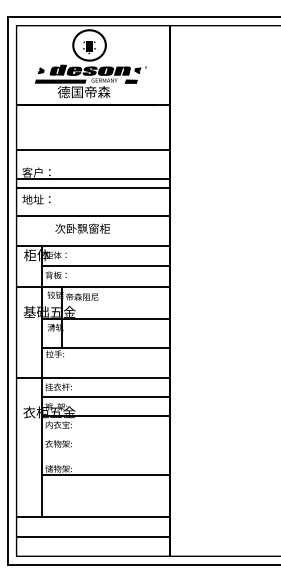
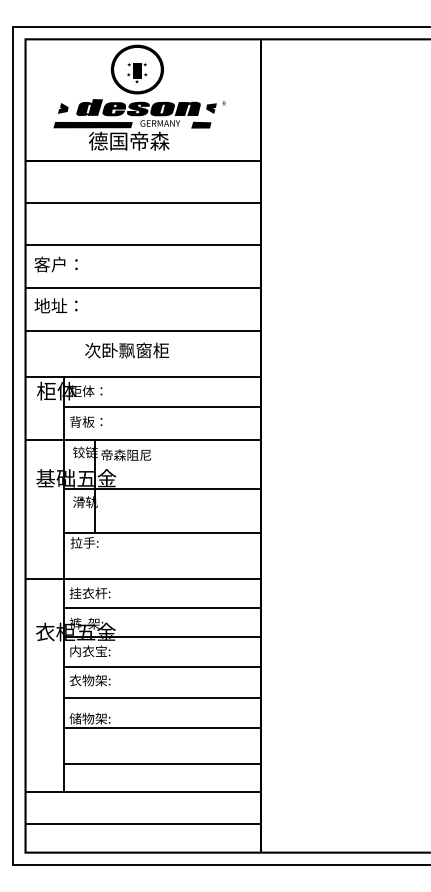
line: (92, 150) -> (141, 203), moved
line: (93, 178) -> (143, 244), moved
line: (105, 435) -> (161, 667), added
line: (105, 455) -> (161, 698), added
line: (105, 498) -> (161, 764), added

